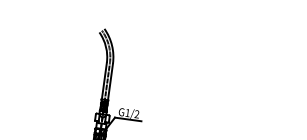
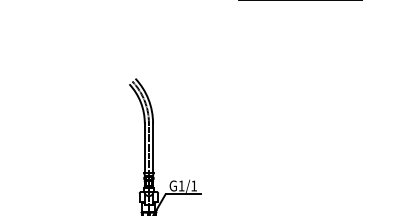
text: (137, 113) -> (194, 185), G1/2 -> G1/1

